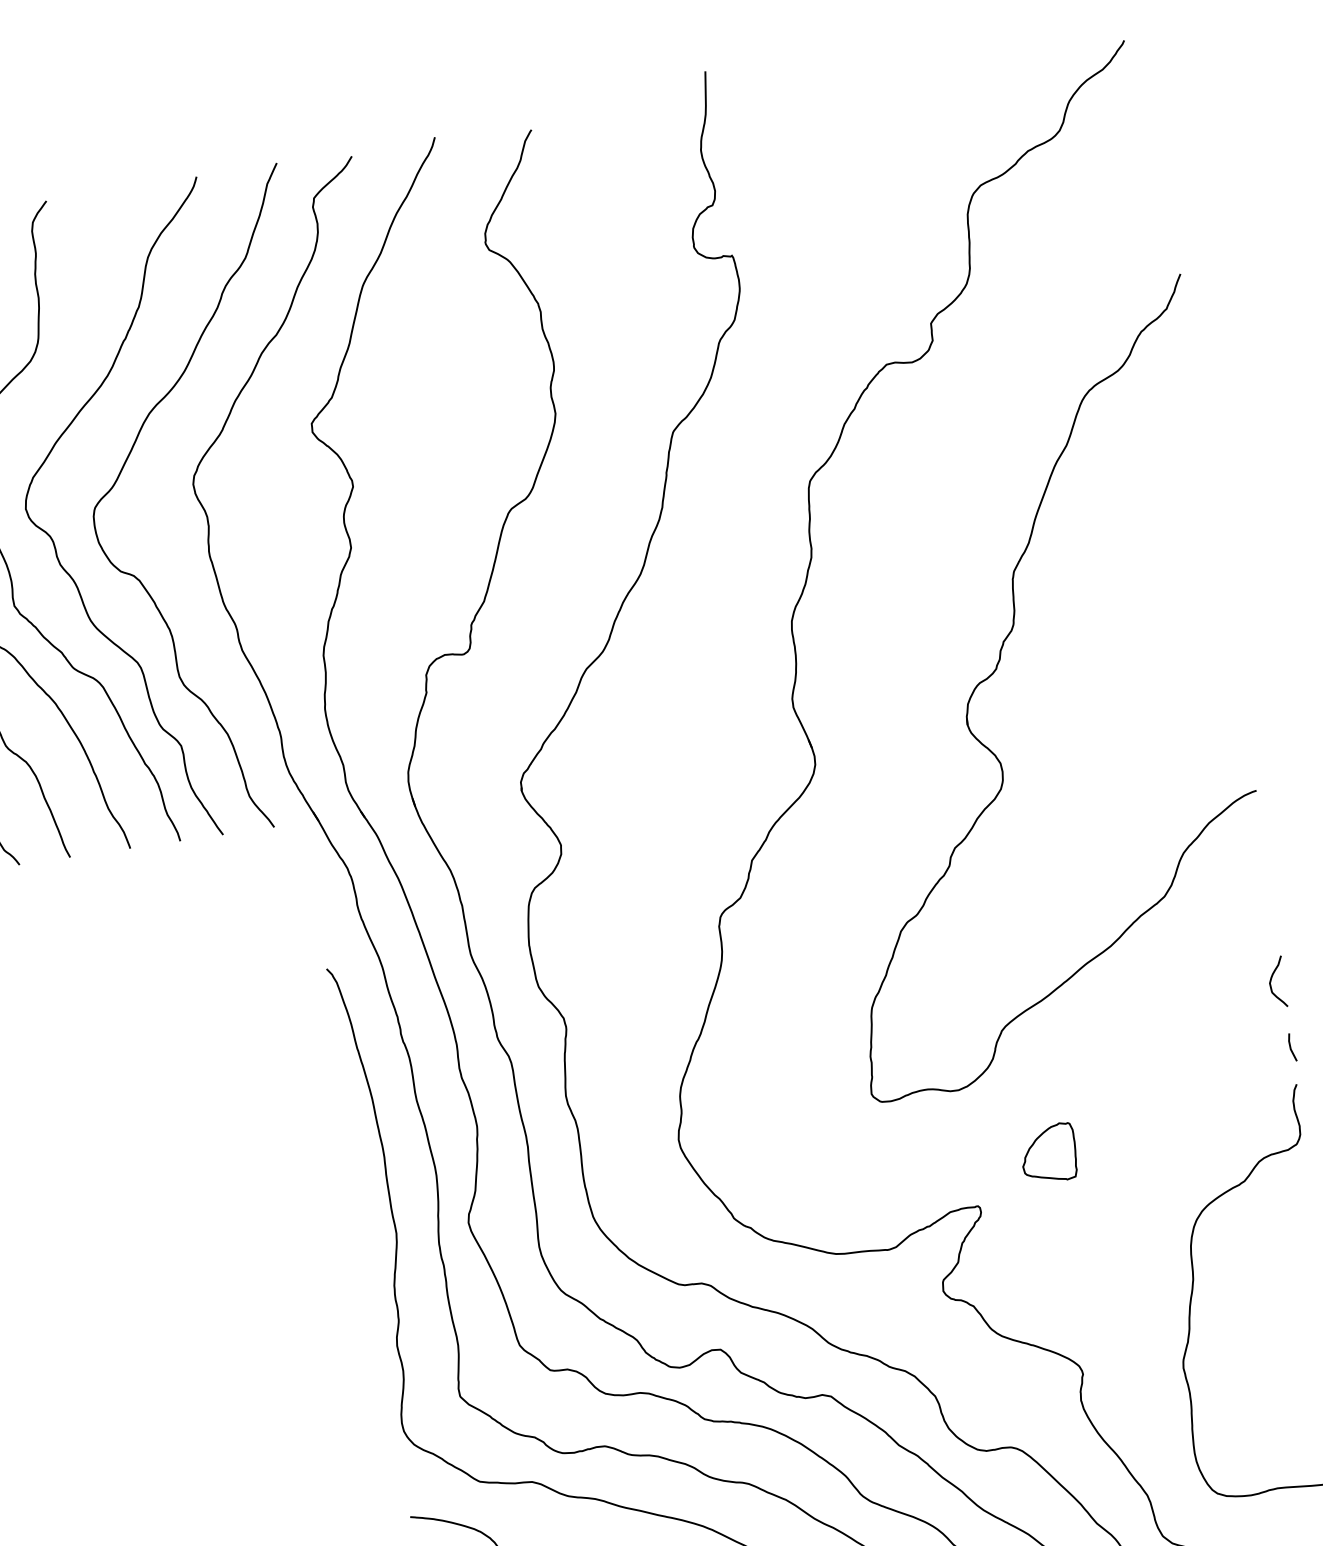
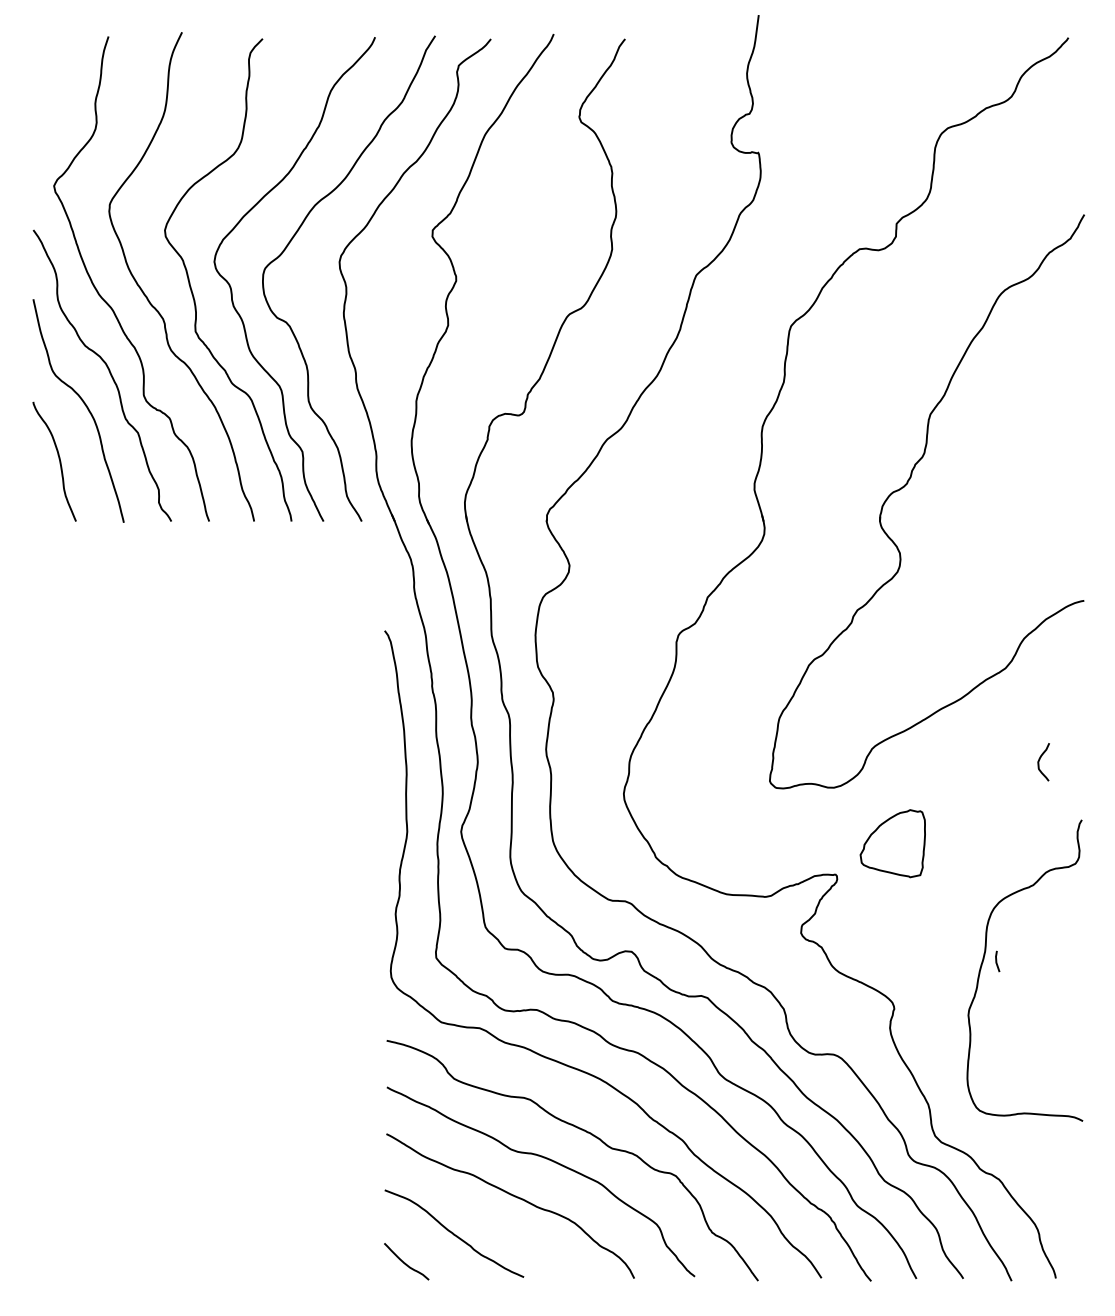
curve: (1271, 983) -> (1039, 762), moved
curve: (1292, 1047) -> (997, 961), moved
part: (1049, 1153) -> (893, 843), size x1.6

